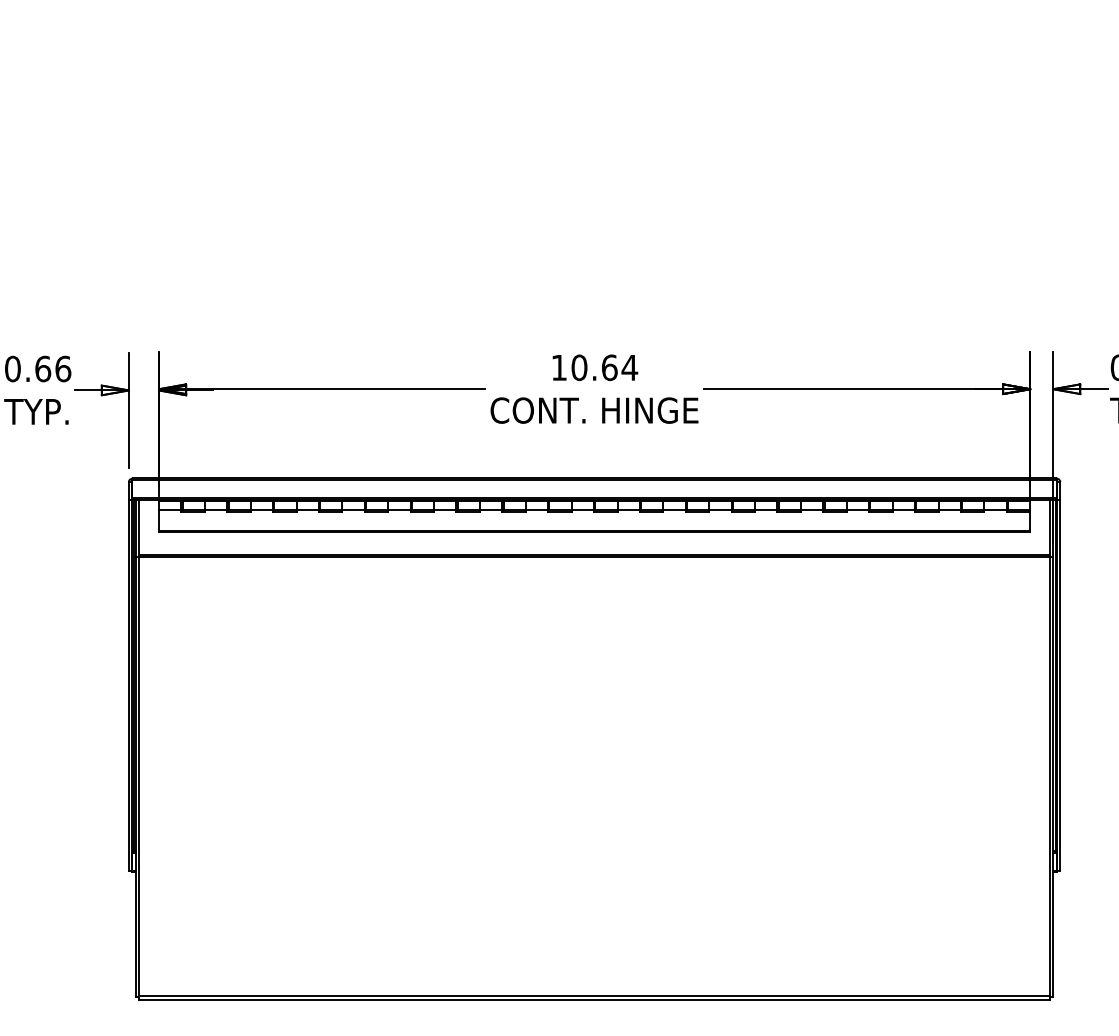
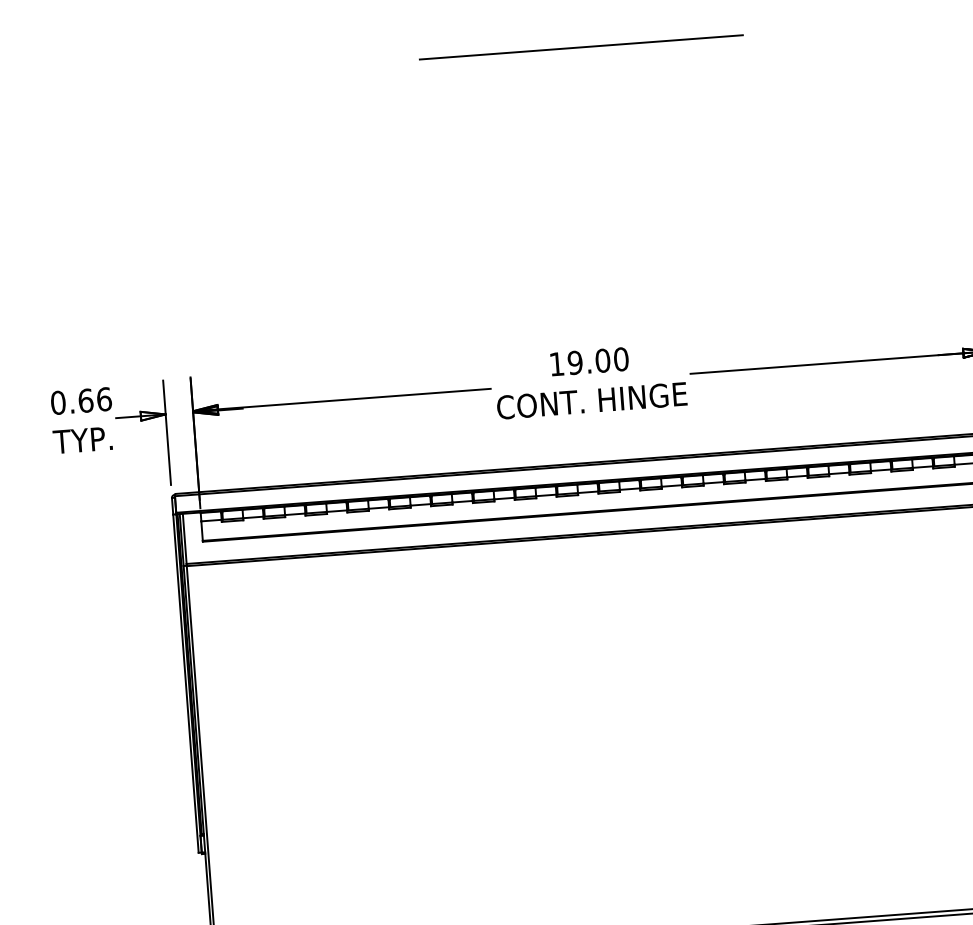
line: (611, 24) -> (580, 47), added
text: (604, 367) -> (598, 360), 10.64 -> 19.00

